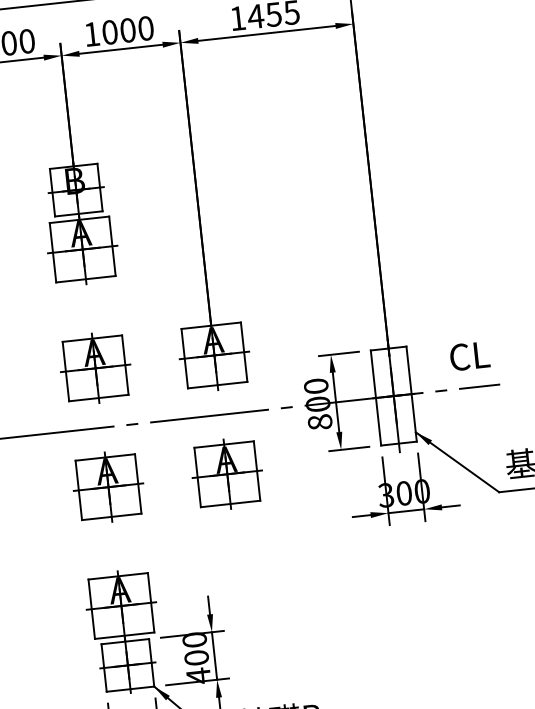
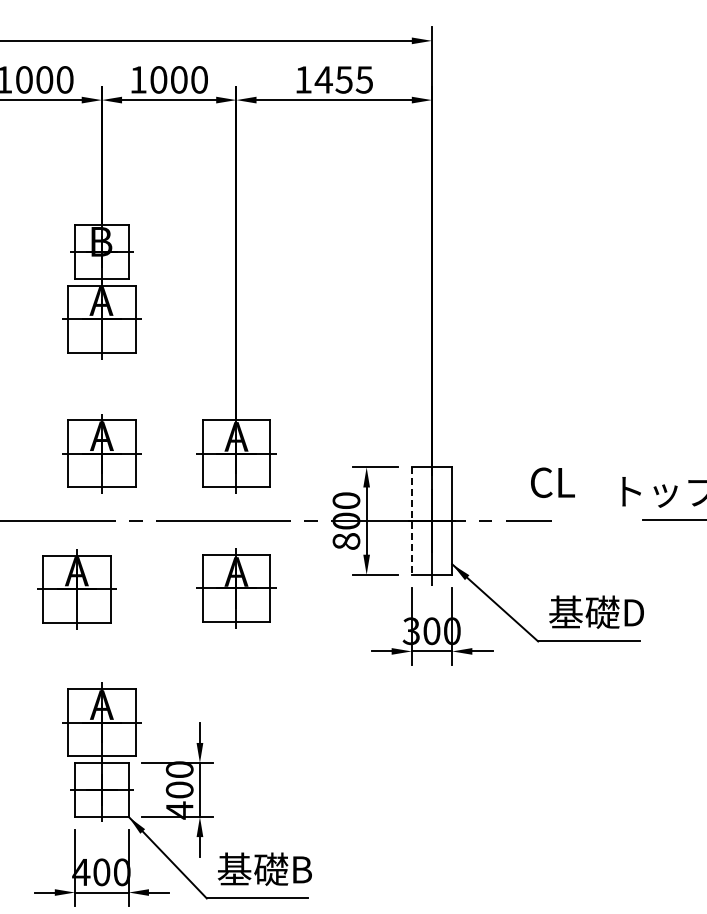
text: (469, 356) -> (552, 482), moved
line: (375, 398) -> (411, 521), solid -> dashed
part: (108, 487) -> (76, 589), moved

